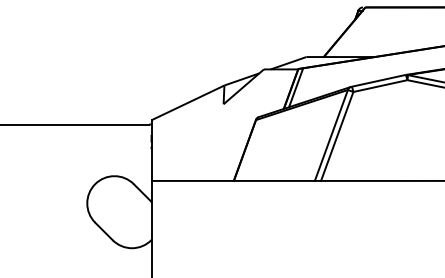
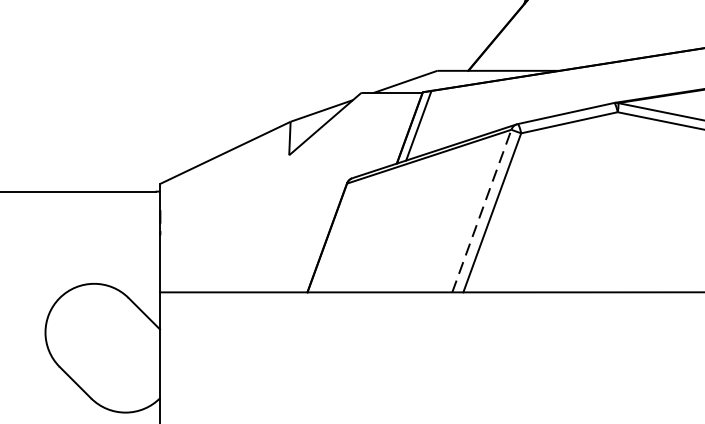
line: (331, 135) -> (482, 211), solid -> dashed

